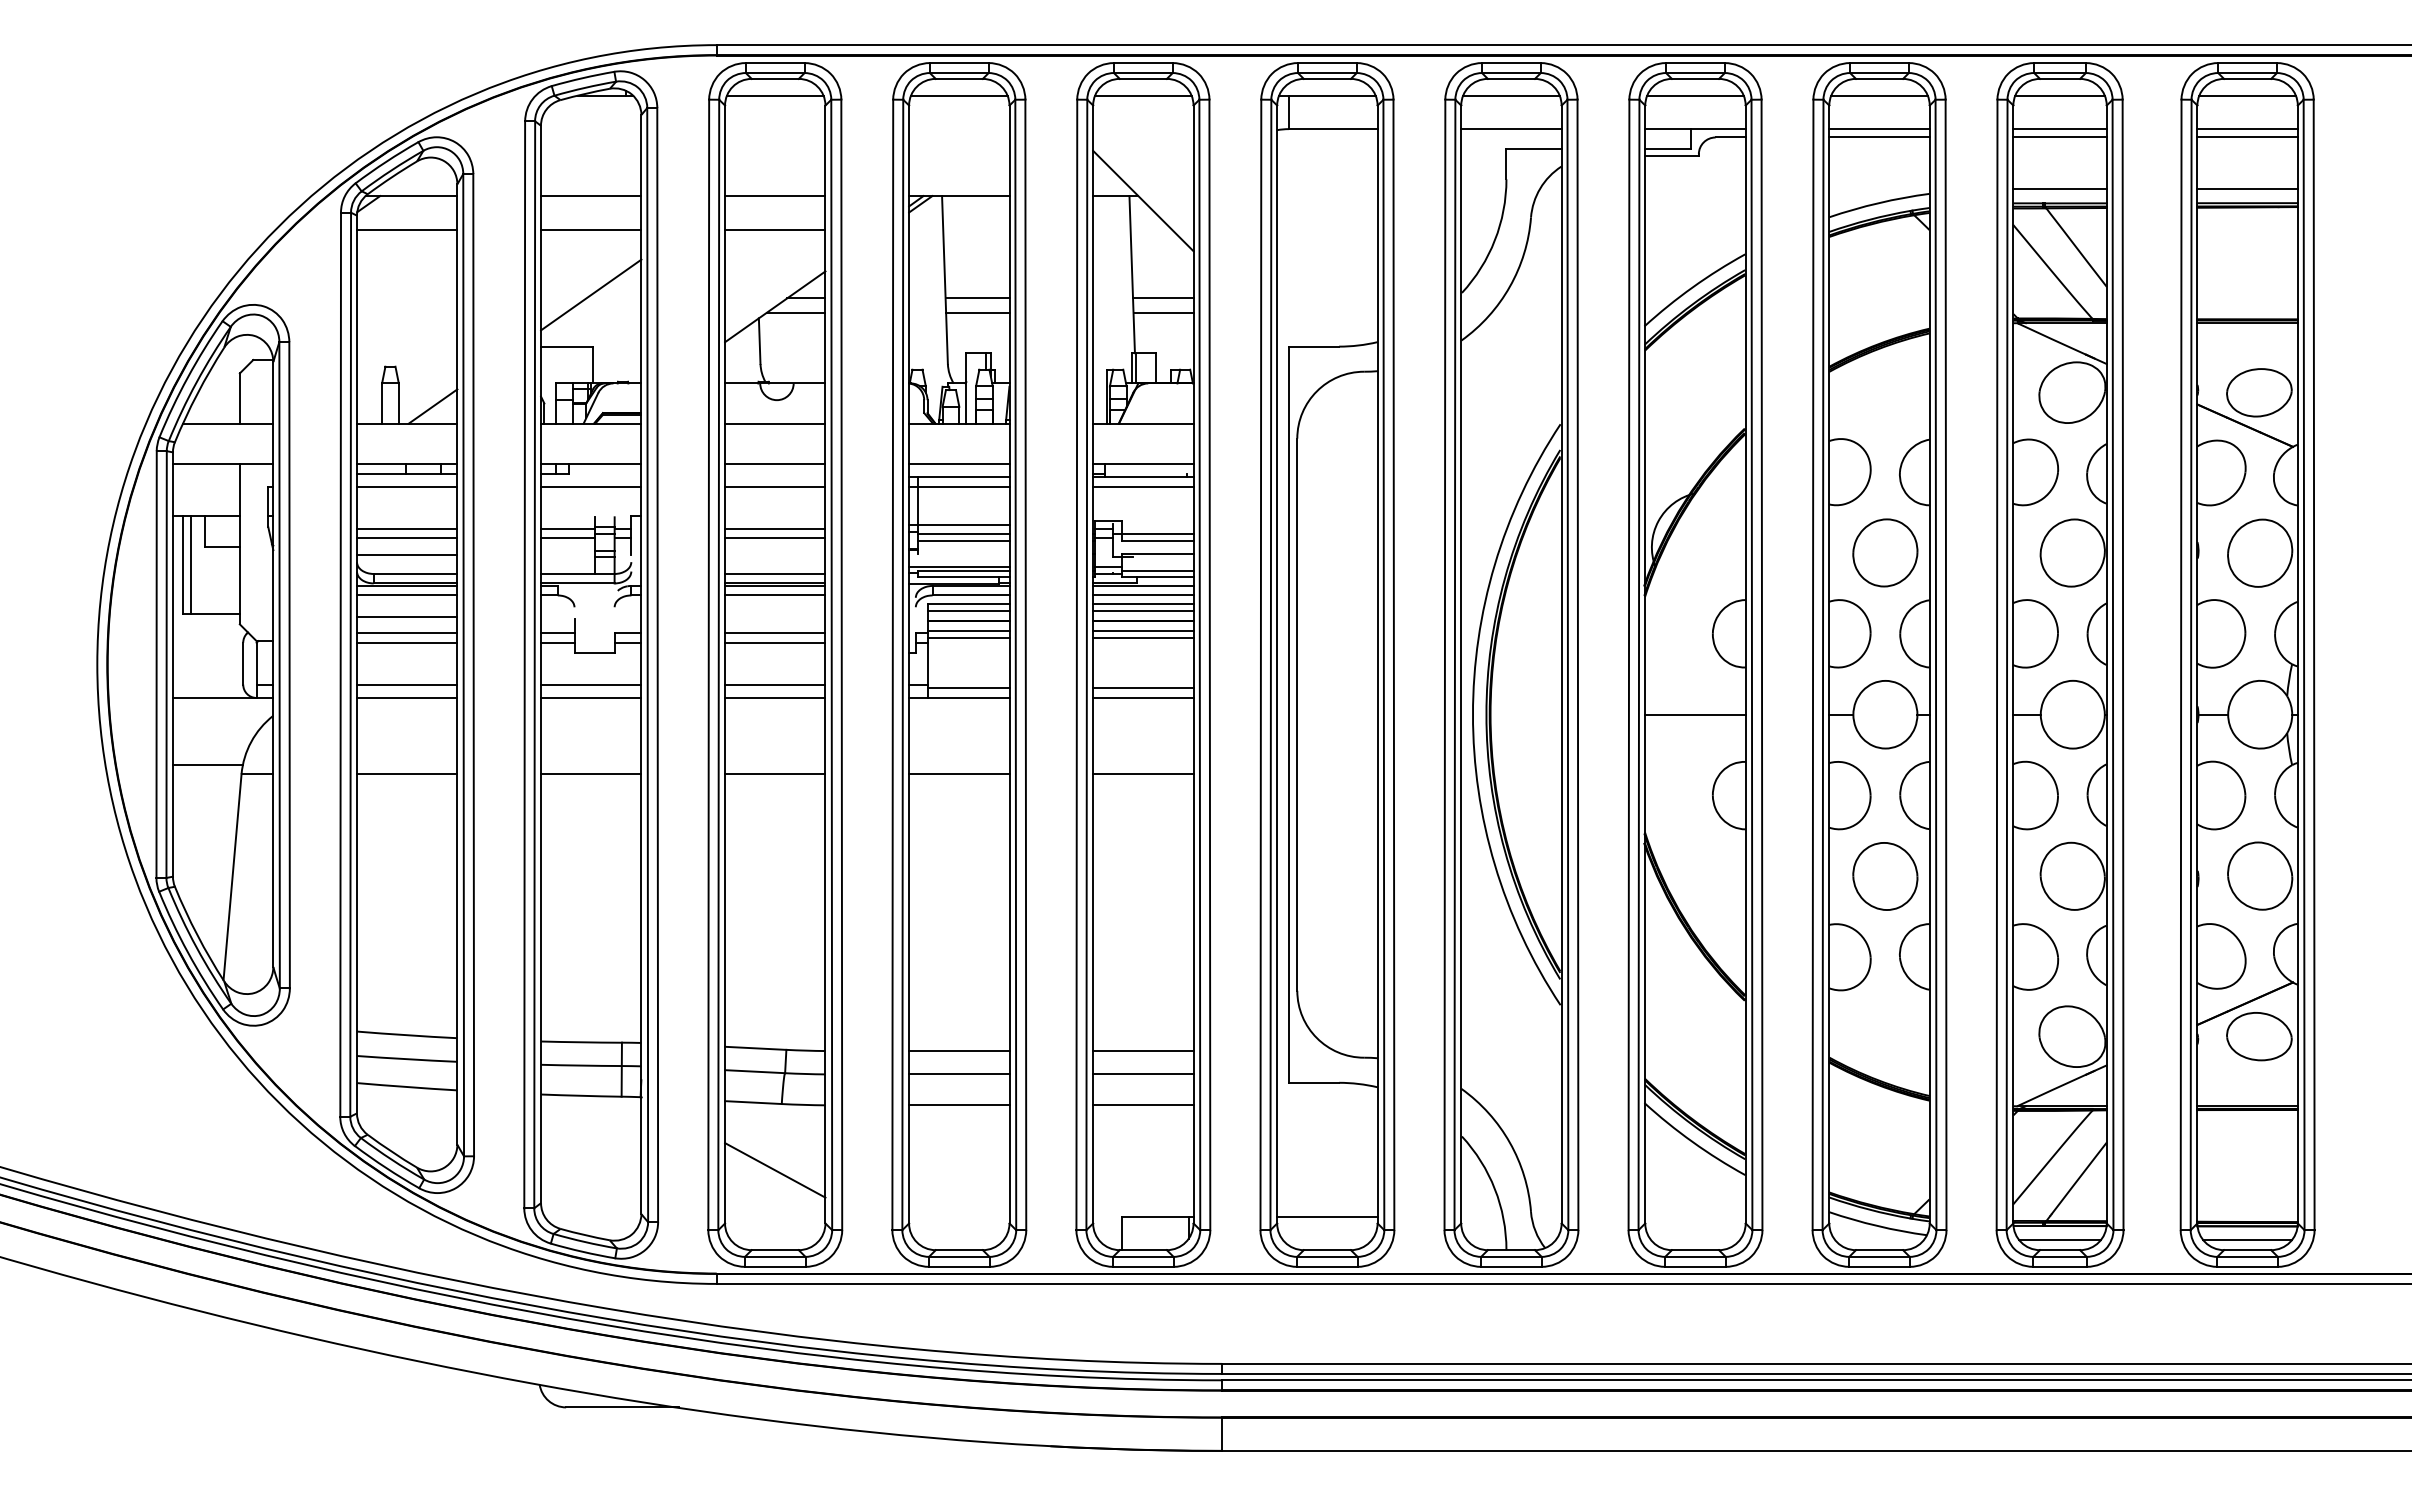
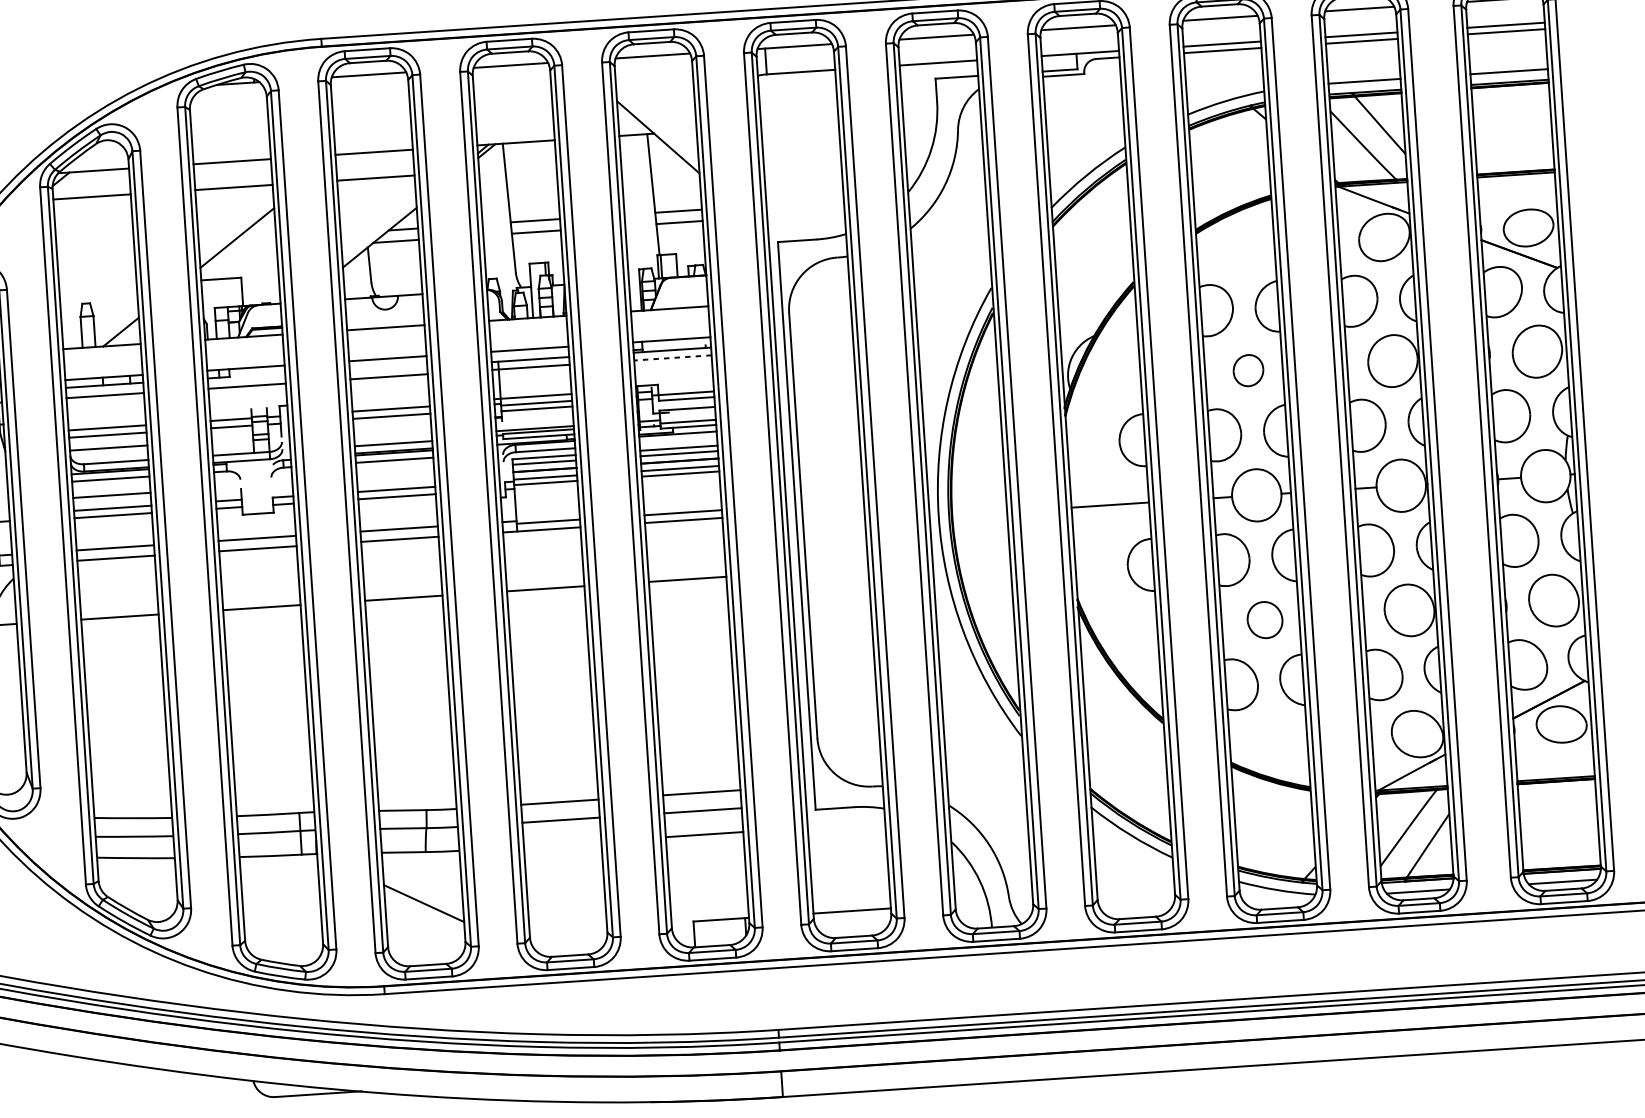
line: (1142, 487) -> (672, 358), solid -> dashed
part: (1885, 552) -> (1248, 370), size x0.6
line: (1143, 595) -> (678, 441), removed
part: (1885, 876) -> (1265, 620), size x0.7
line: (959, 1105) -> (562, 844), removed

